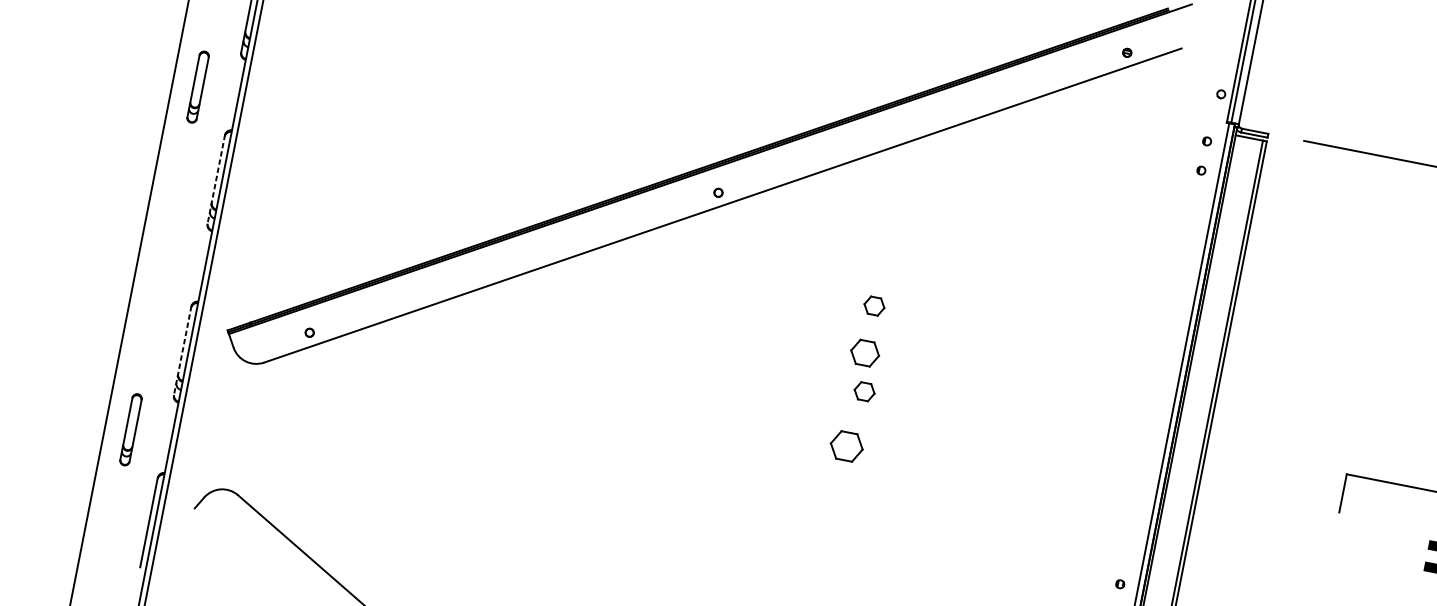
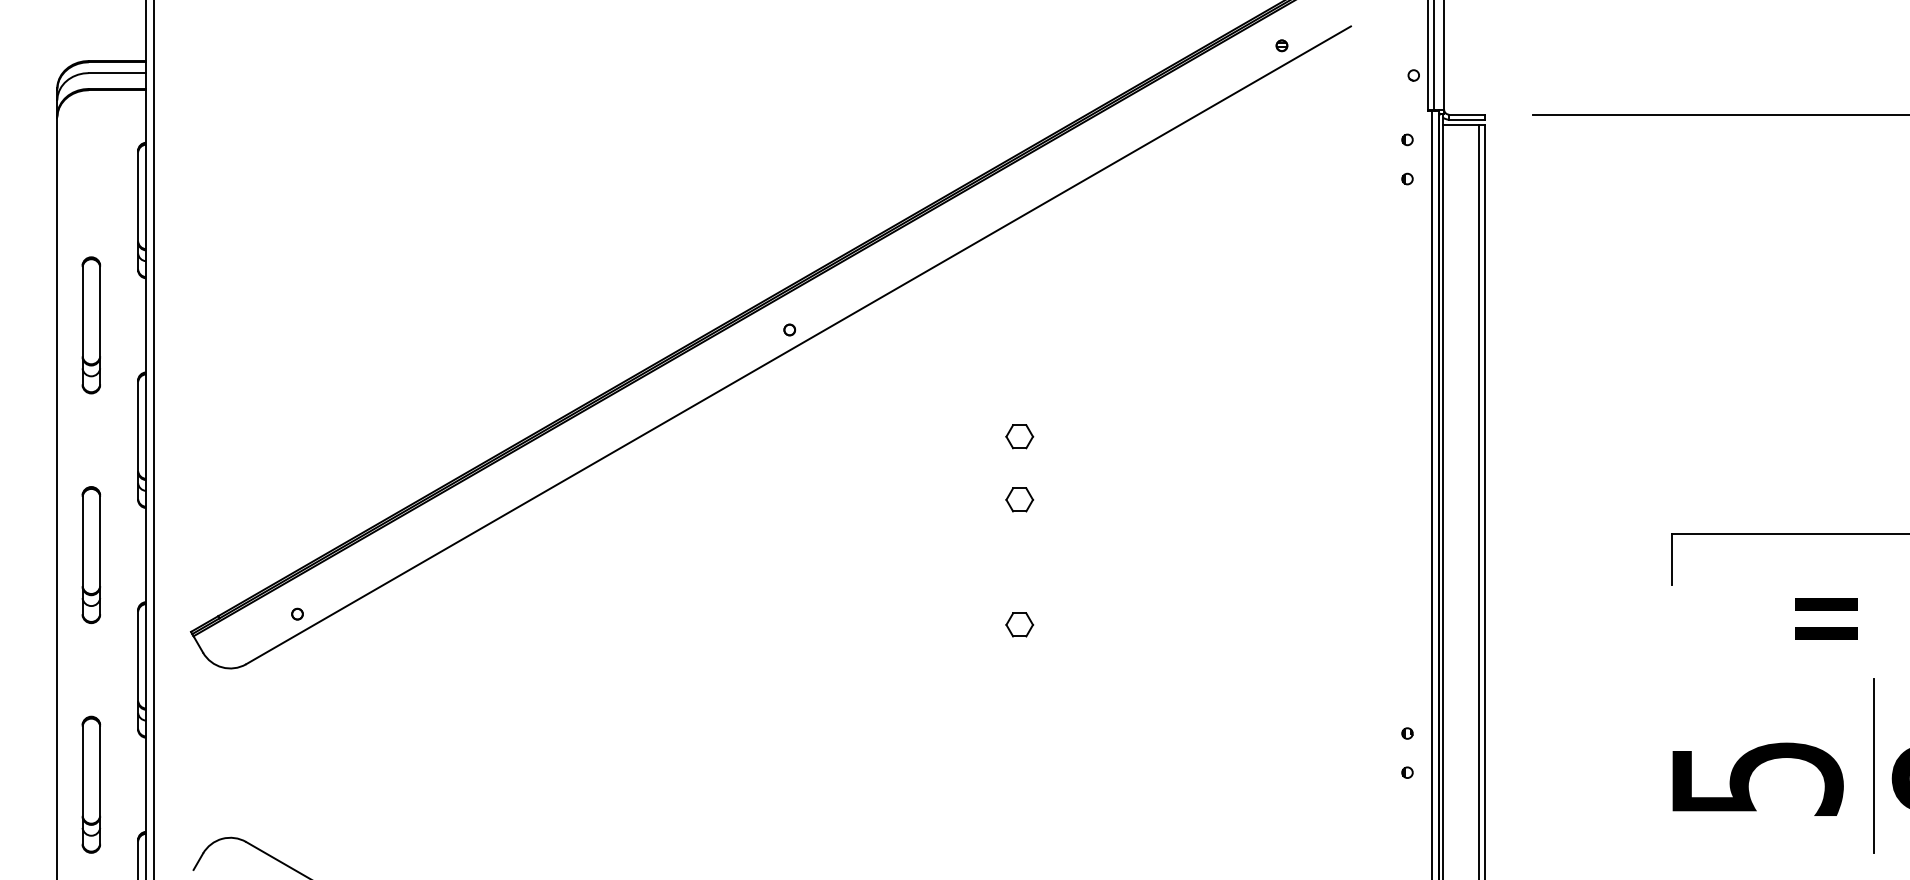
part: (197, 87) -> (90, 325), size x1.43
line: (216, 179) -> (138, 440), dashed -> solid
part: (164, 258) -> (91, 555), added
line: (182, 351) -> (138, 670), dashed -> solid
part: (865, 352) -> (1019, 499), size x0.71
part: (864, 391) -> (1028, 549), removed
part: (131, 429) -> (91, 784), size x1.43
part: (846, 446) -> (1019, 624), size x0.62

